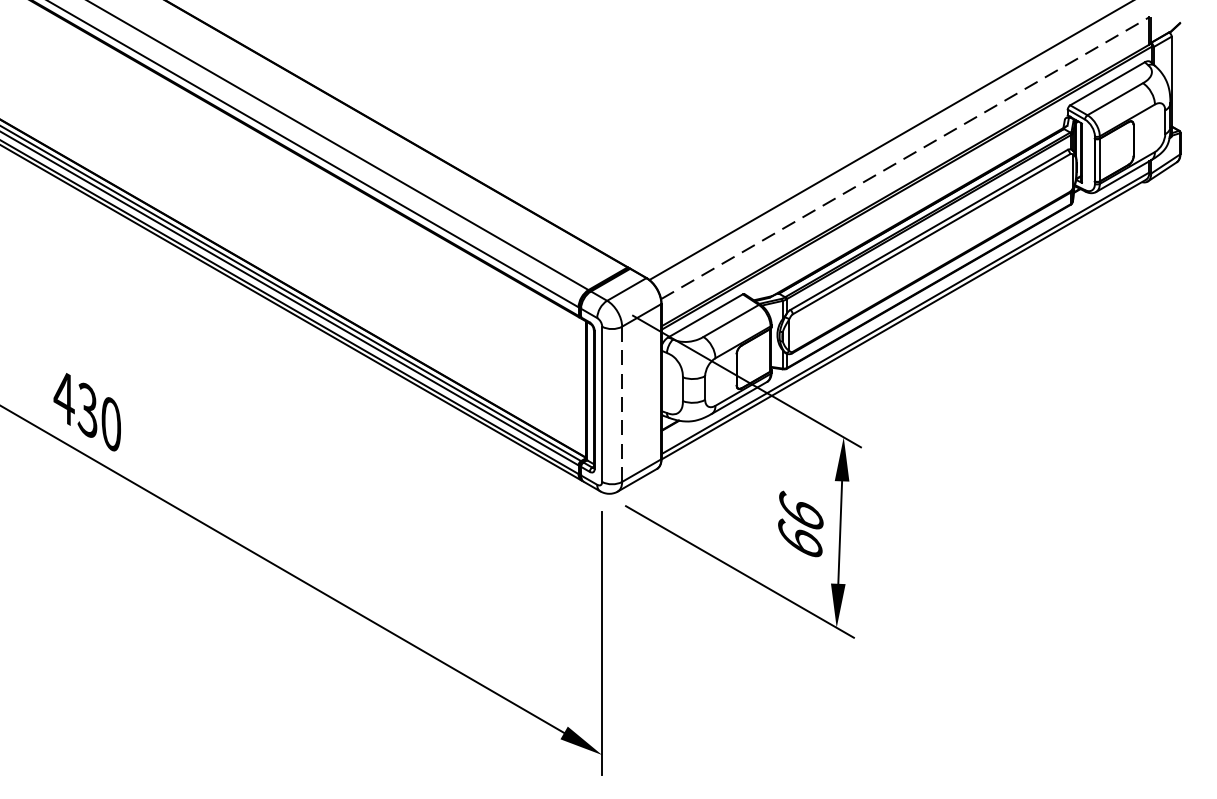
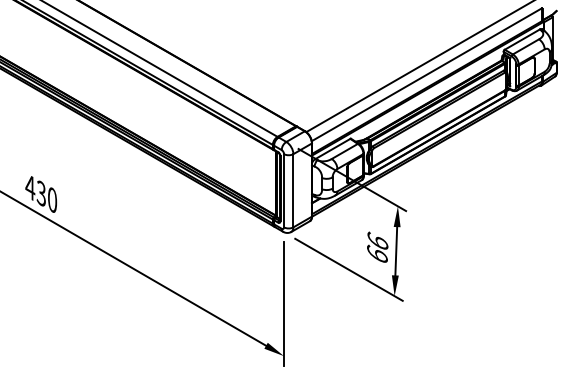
line: (904, 157) -> (426, 74), dashed -> solid
line: (622, 403) -> (293, 190), dashed -> solid

